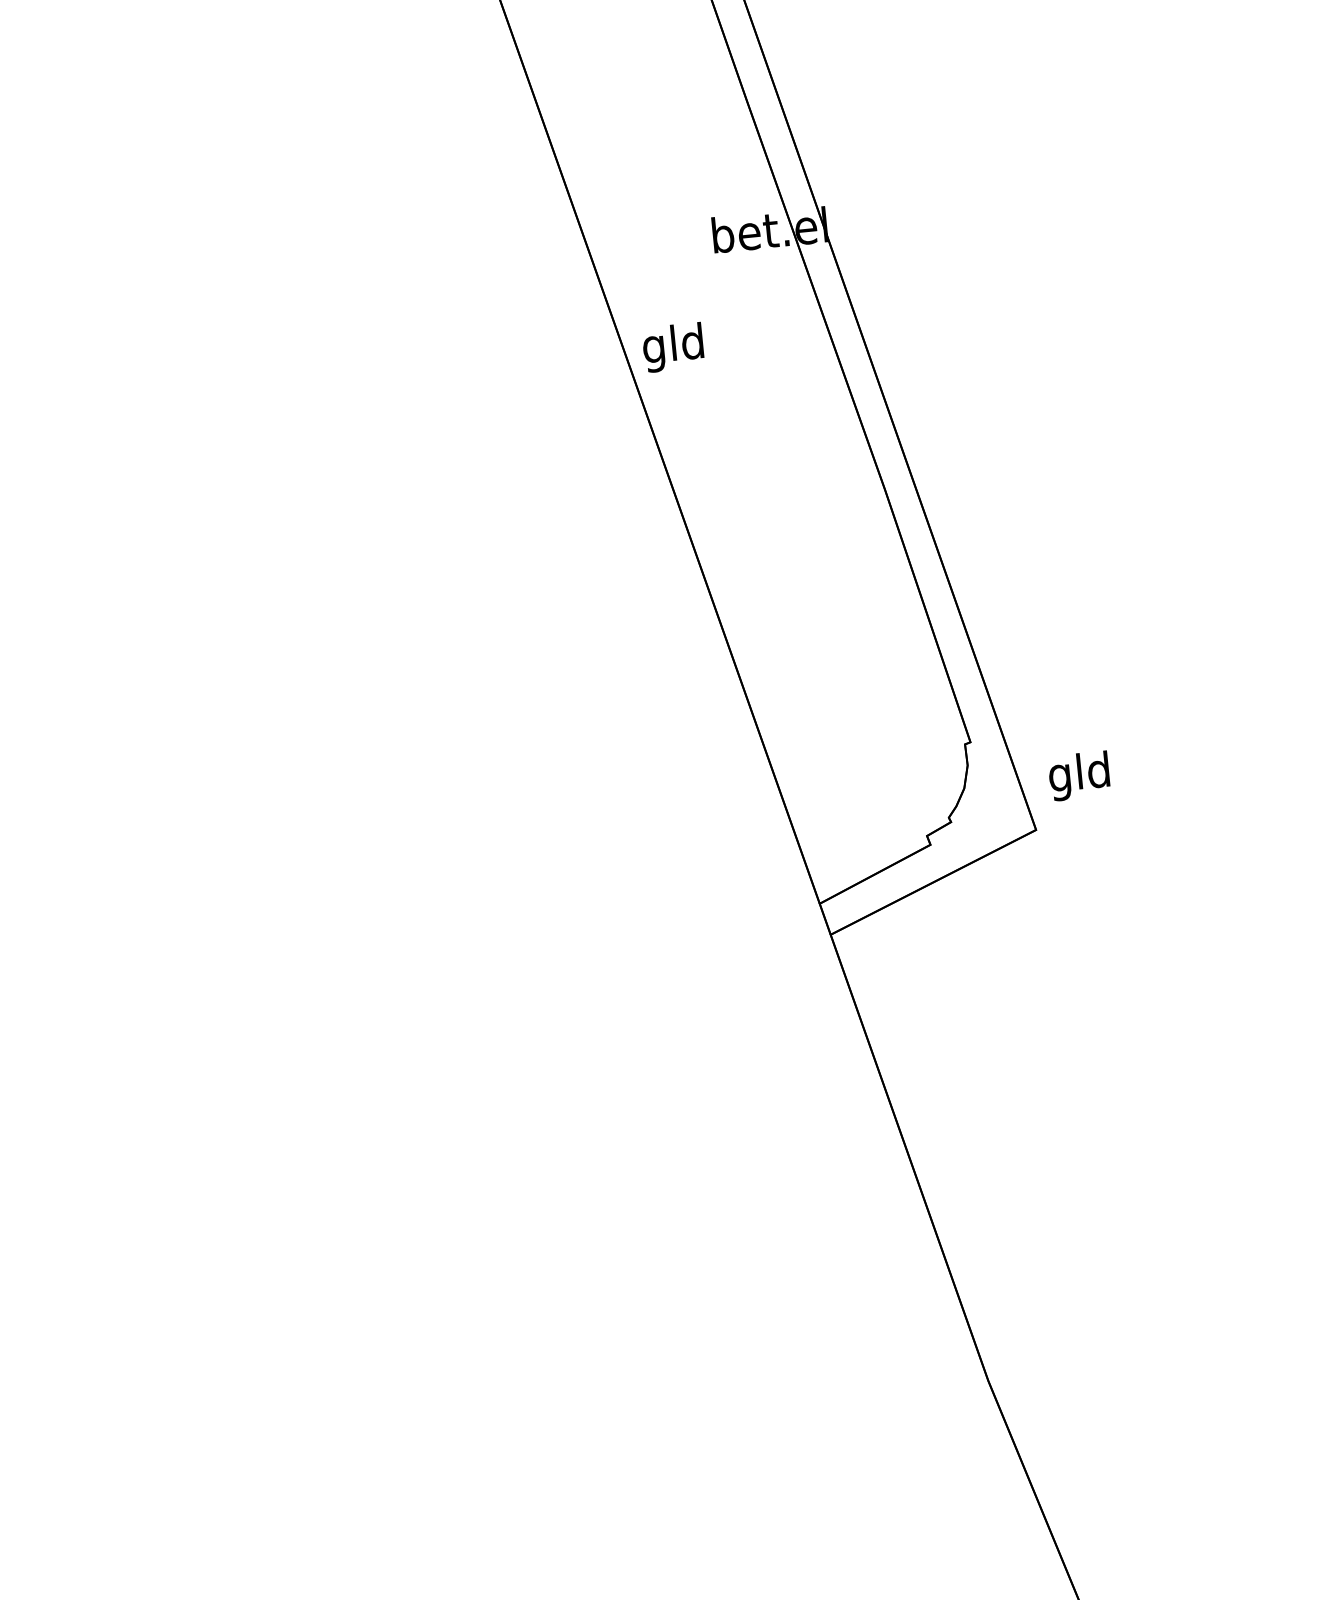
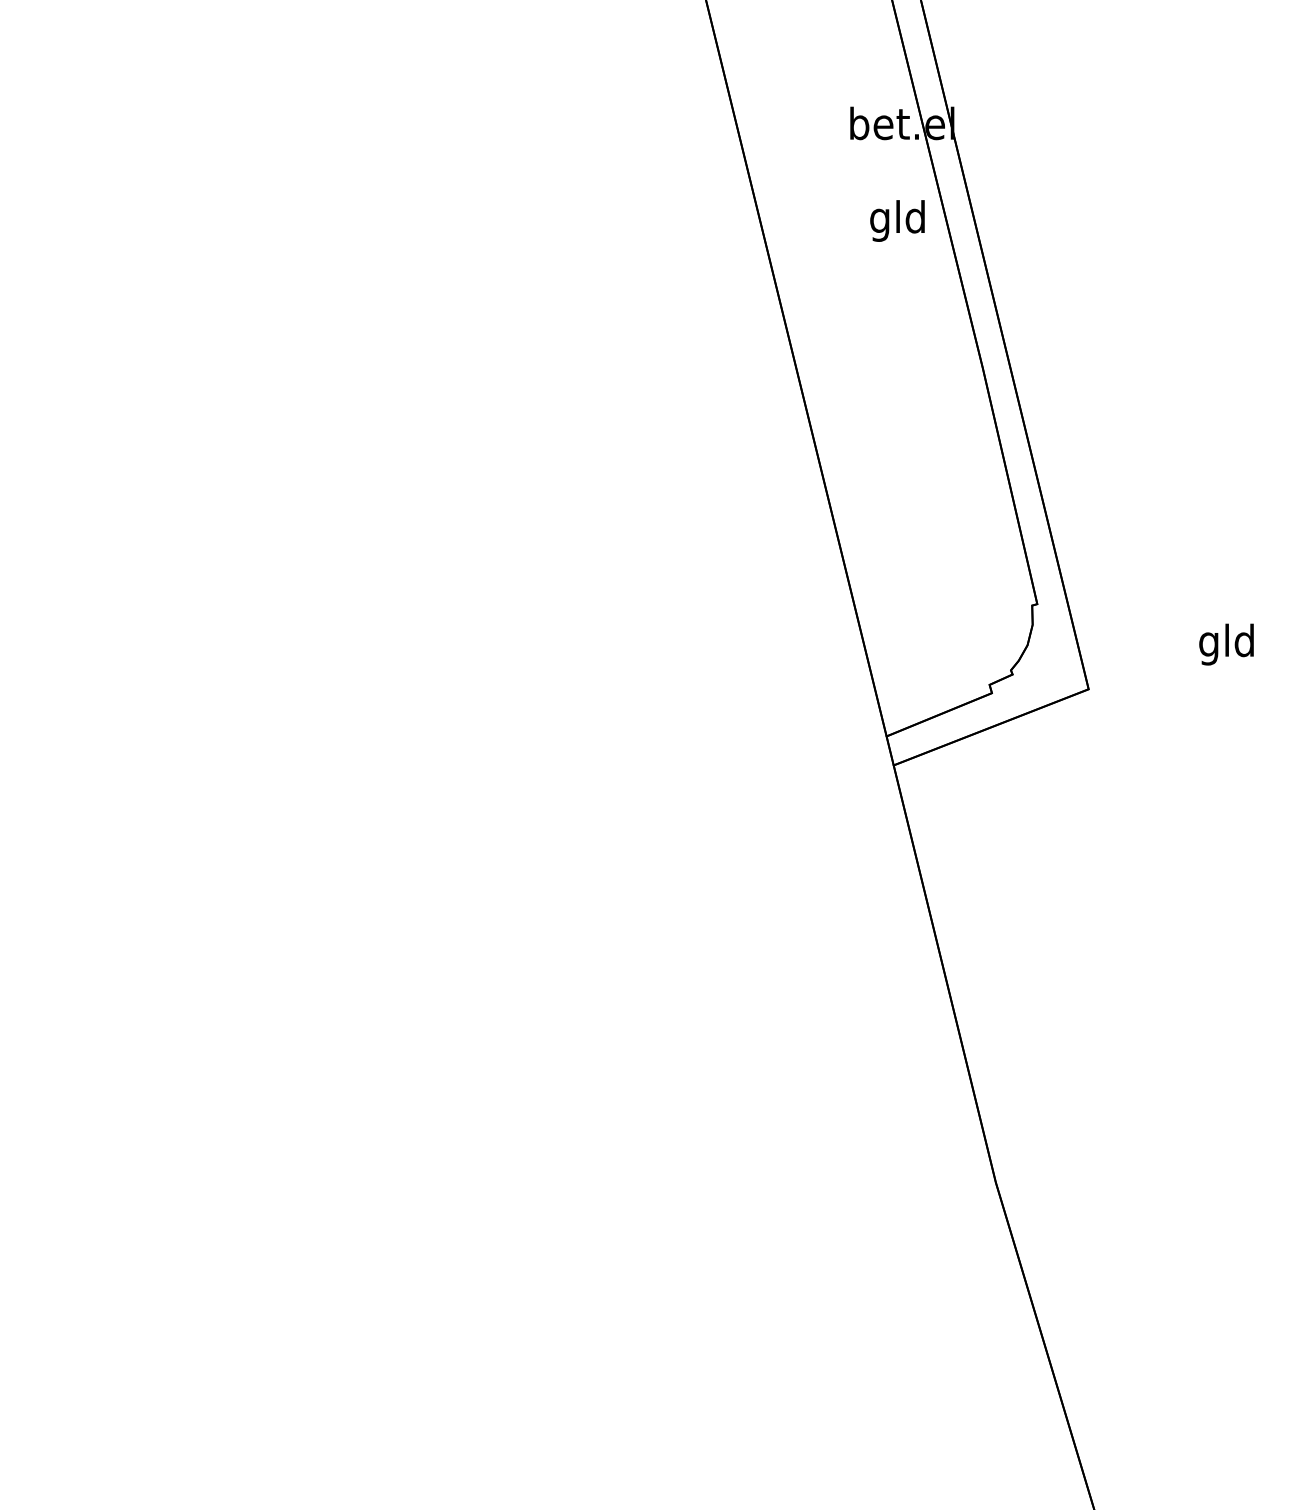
text: (673, 347) -> (897, 220), moved
text: (1079, 776) -> (1226, 644), moved

